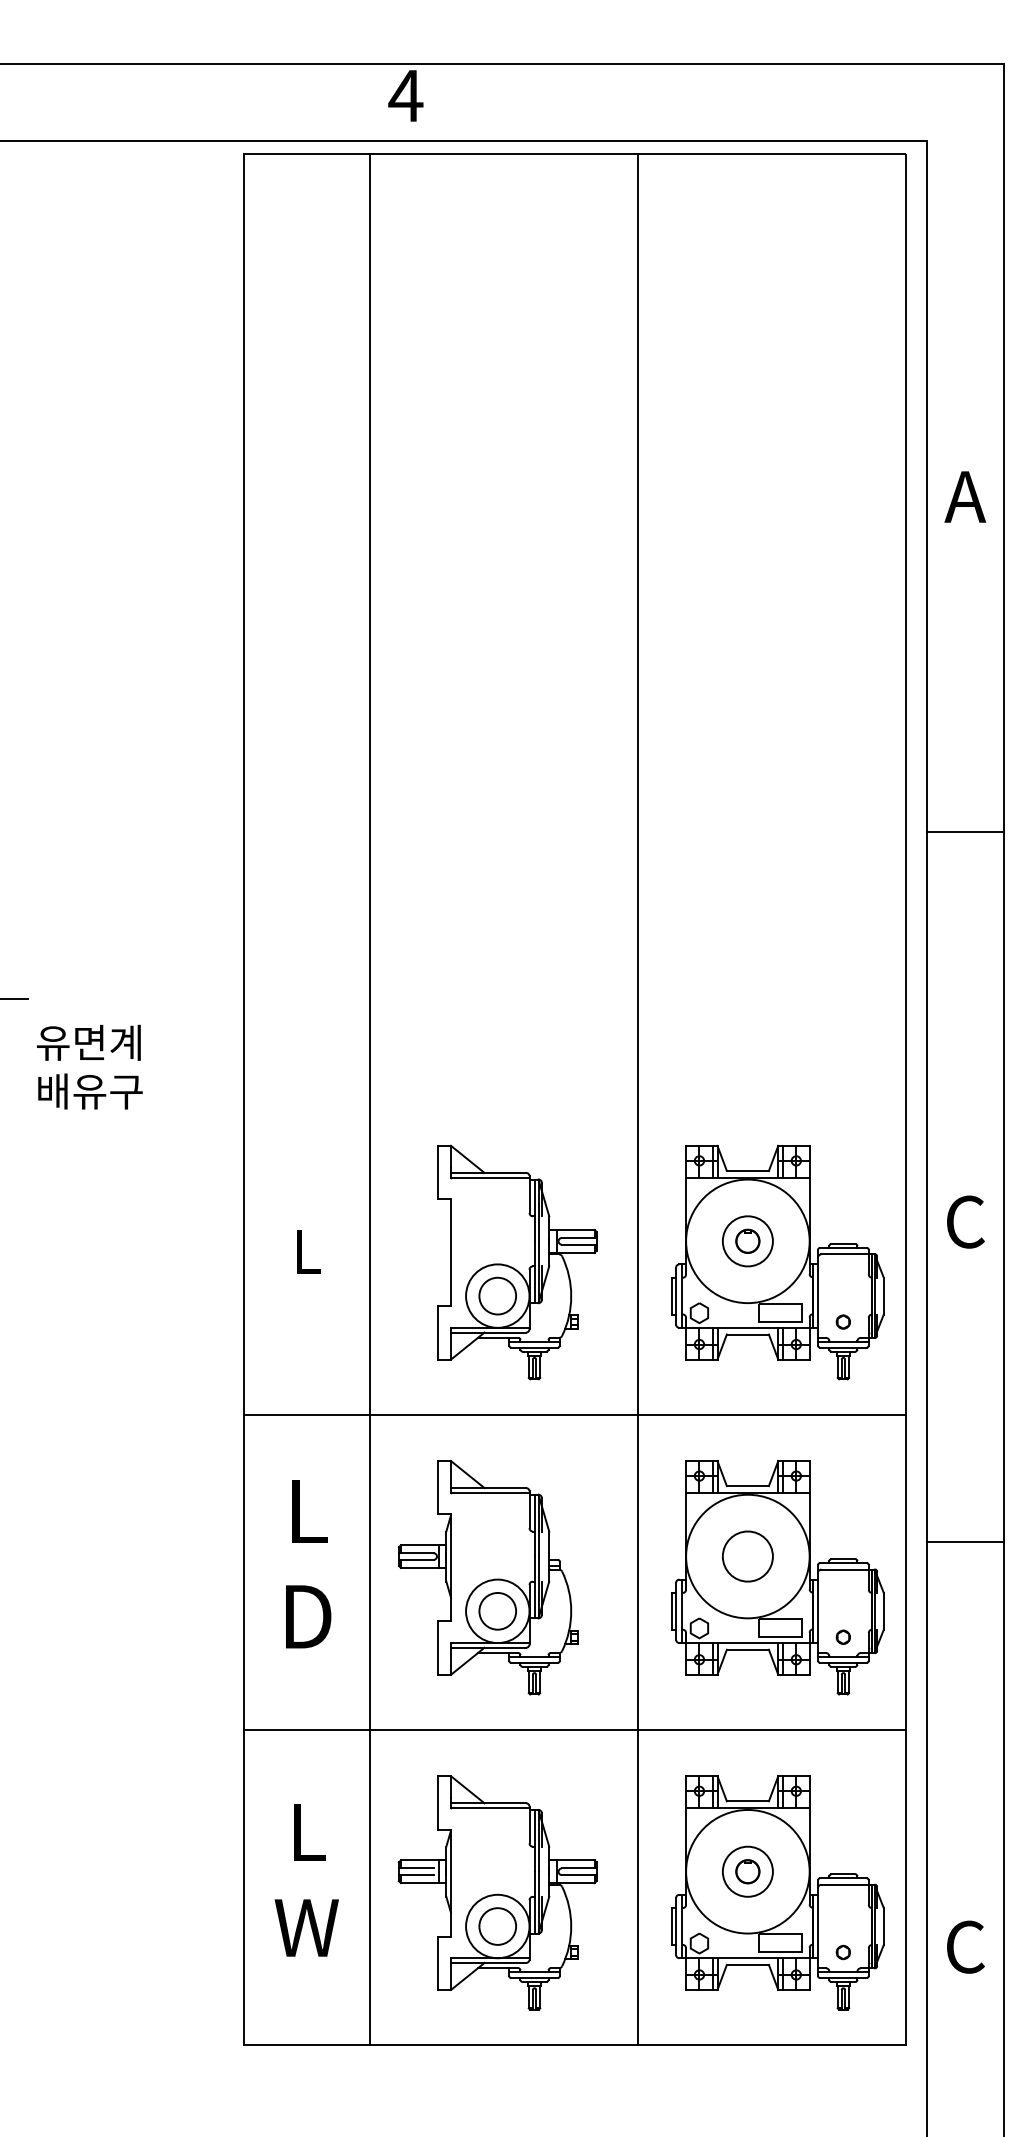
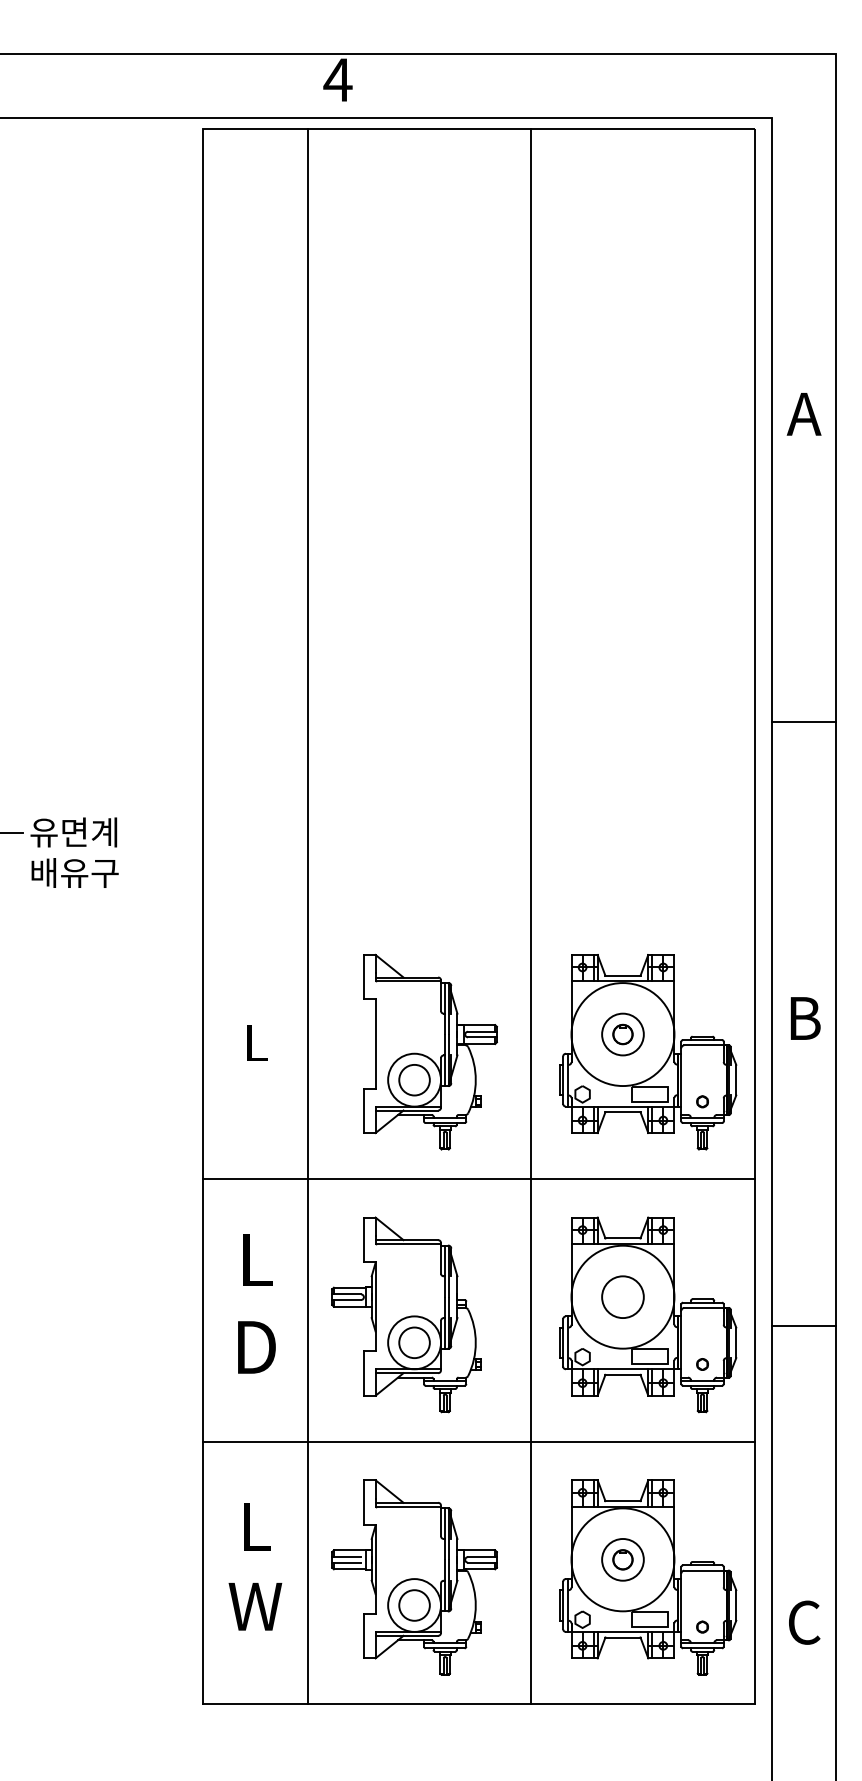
line: (964, 832) -> (803, 722), moved
text: (89, 1066) -> (74, 852), moved
text: (966, 1221) -> (805, 1017), C -> B
line: (964, 1542) -> (803, 1326), moved

